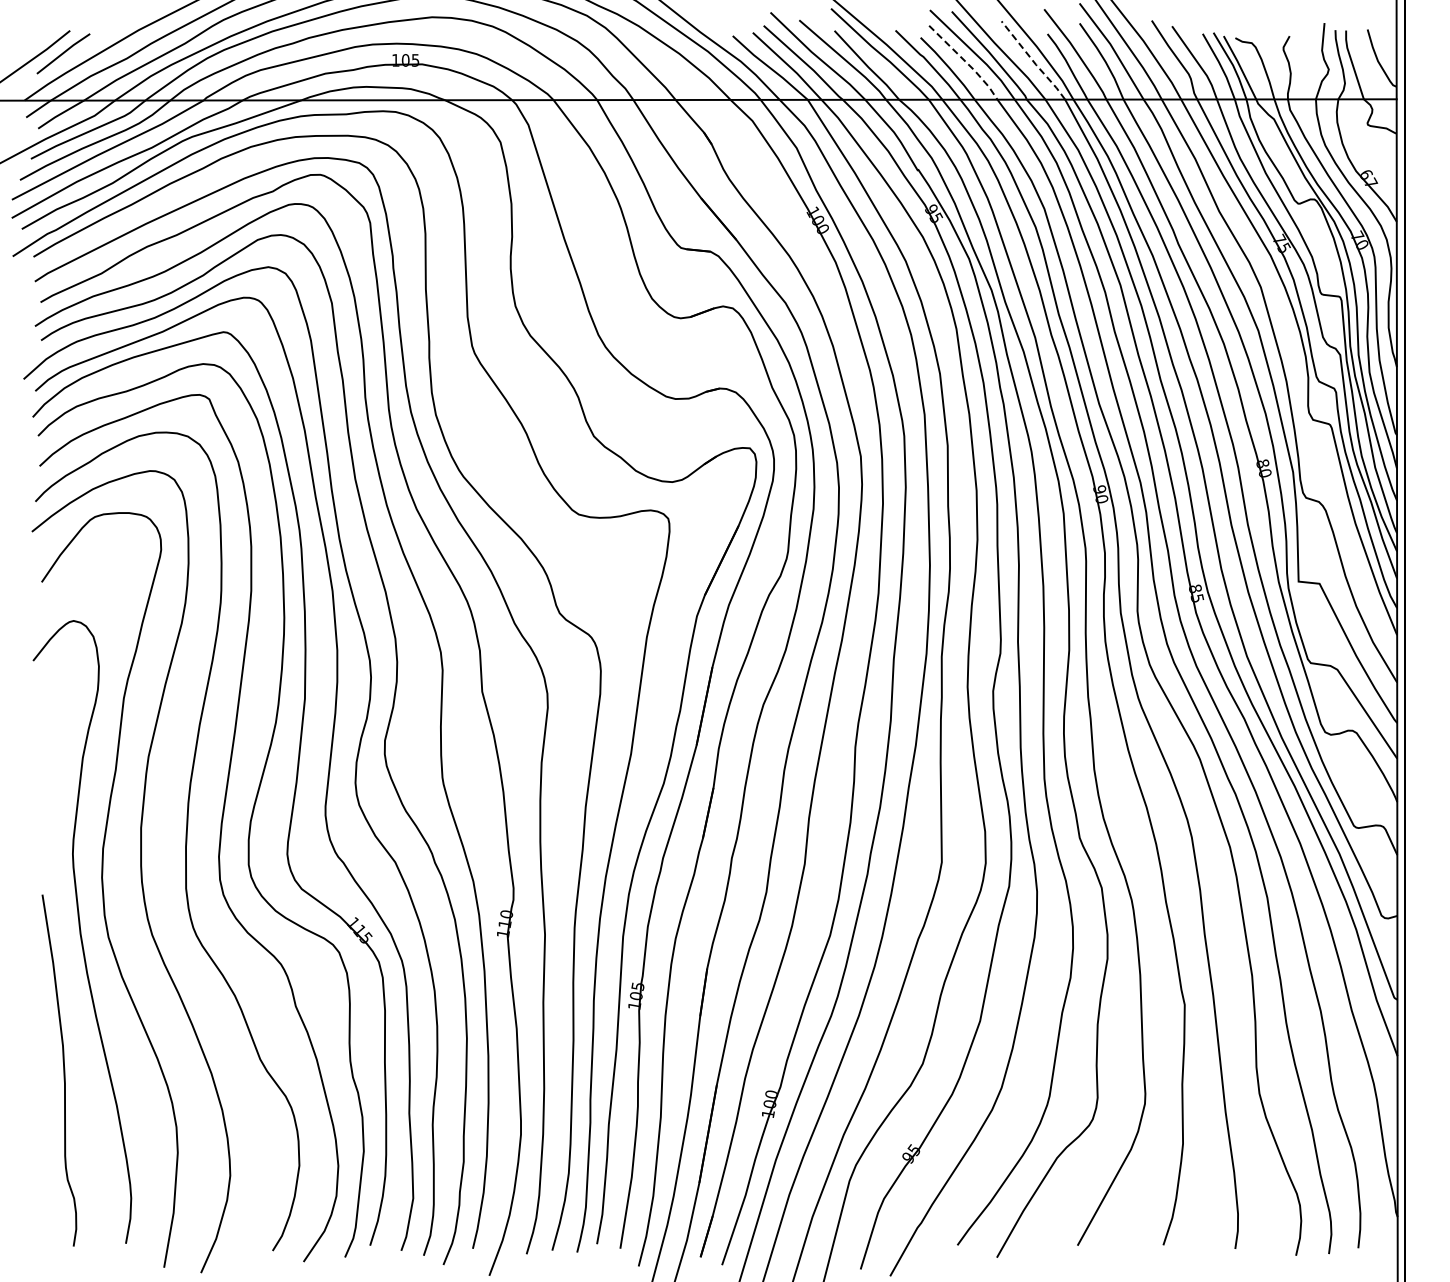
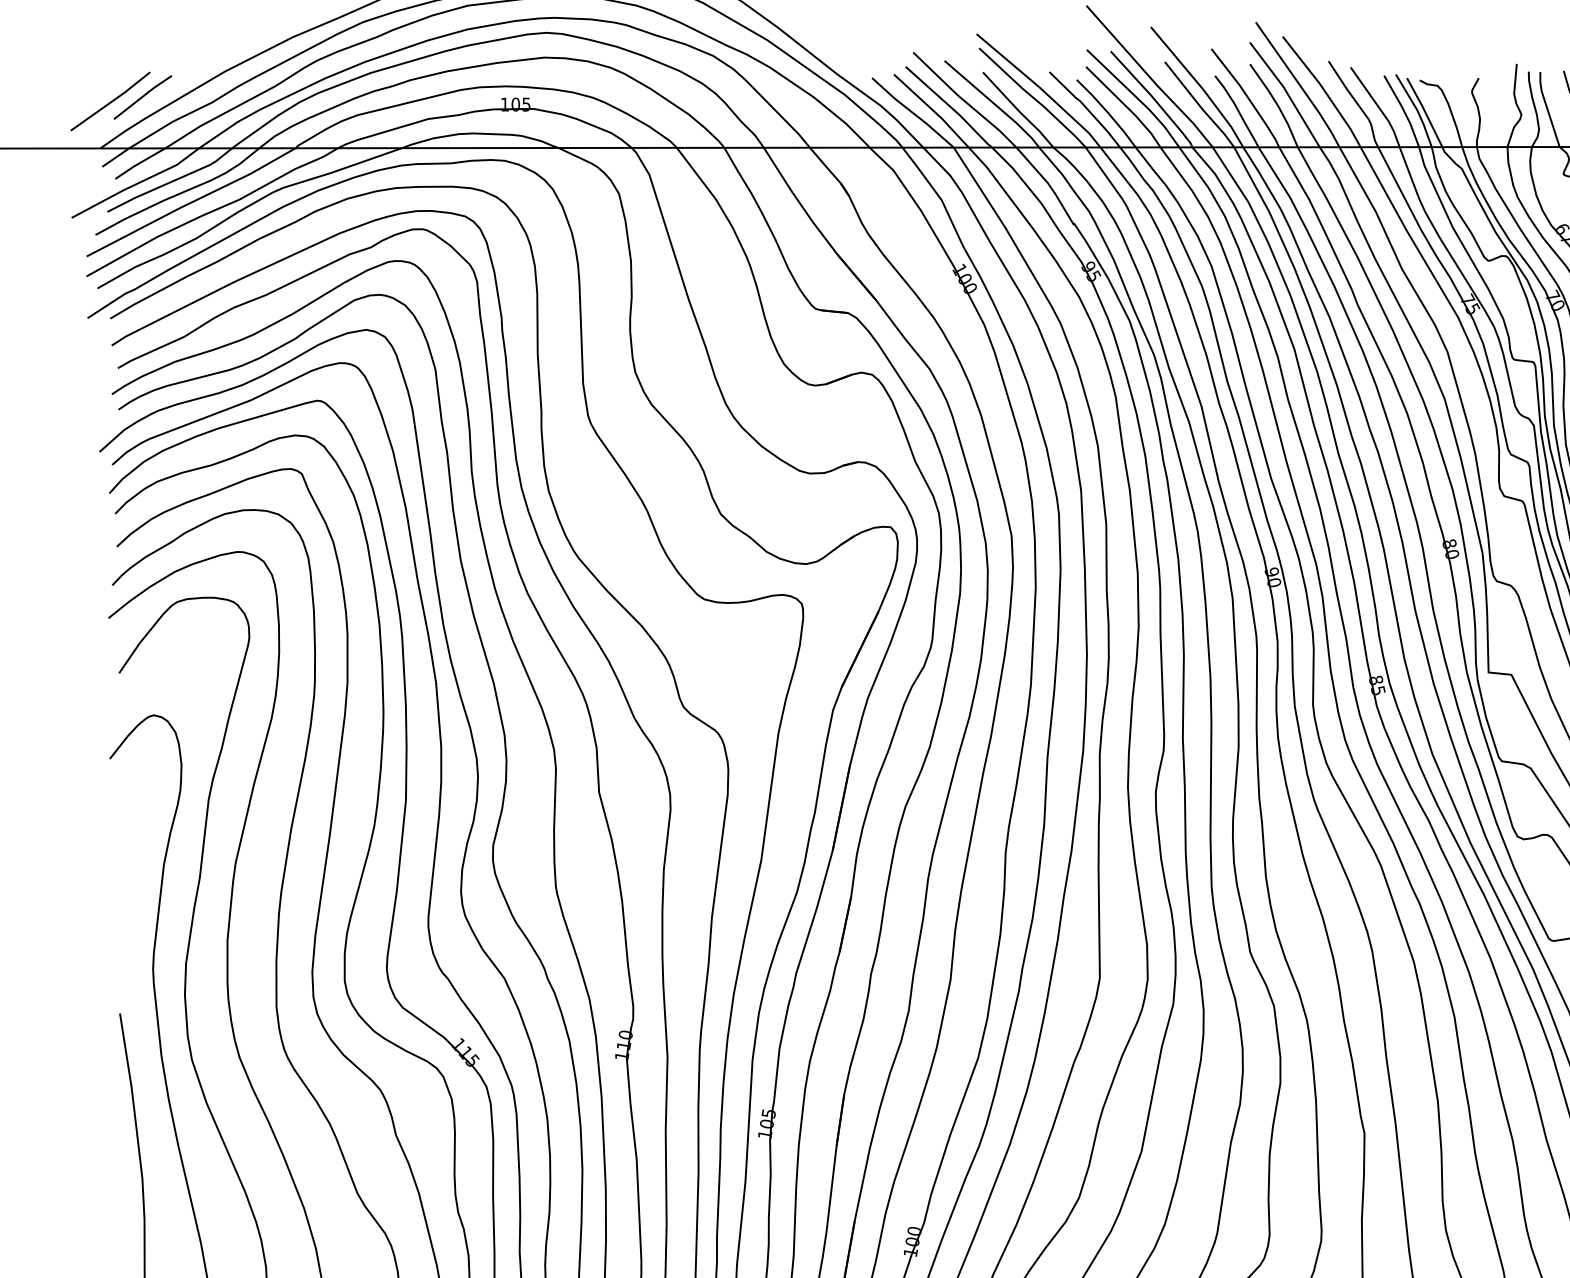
line: (1033, 61) -> (1199, 105), dashed -> solid
line: (966, 62) -> (1126, 106), dashed -> solid

